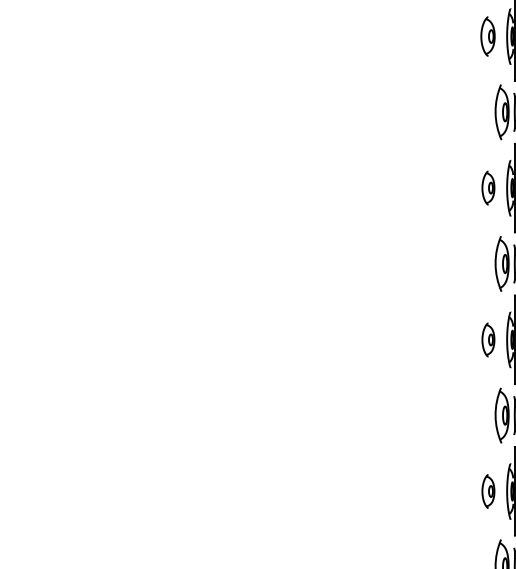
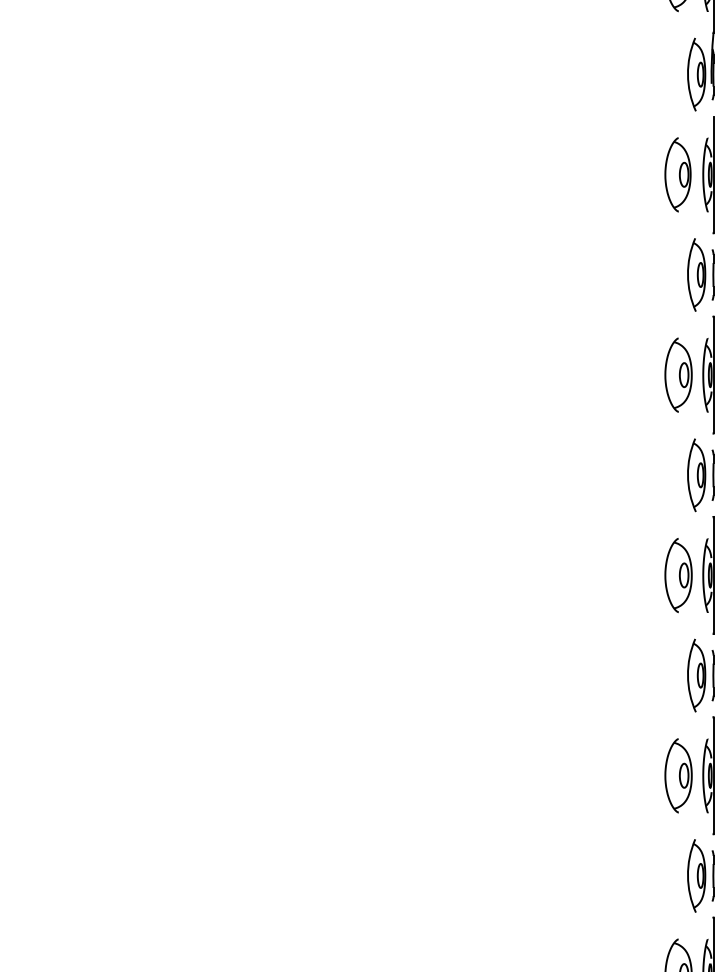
part: (487, 36) -> (677, 174), size x1.43
part: (488, 187) -> (678, 374), size x1.67
part: (488, 339) -> (678, 575), size x1.67
part: (488, 491) -> (678, 775), size x1.67

